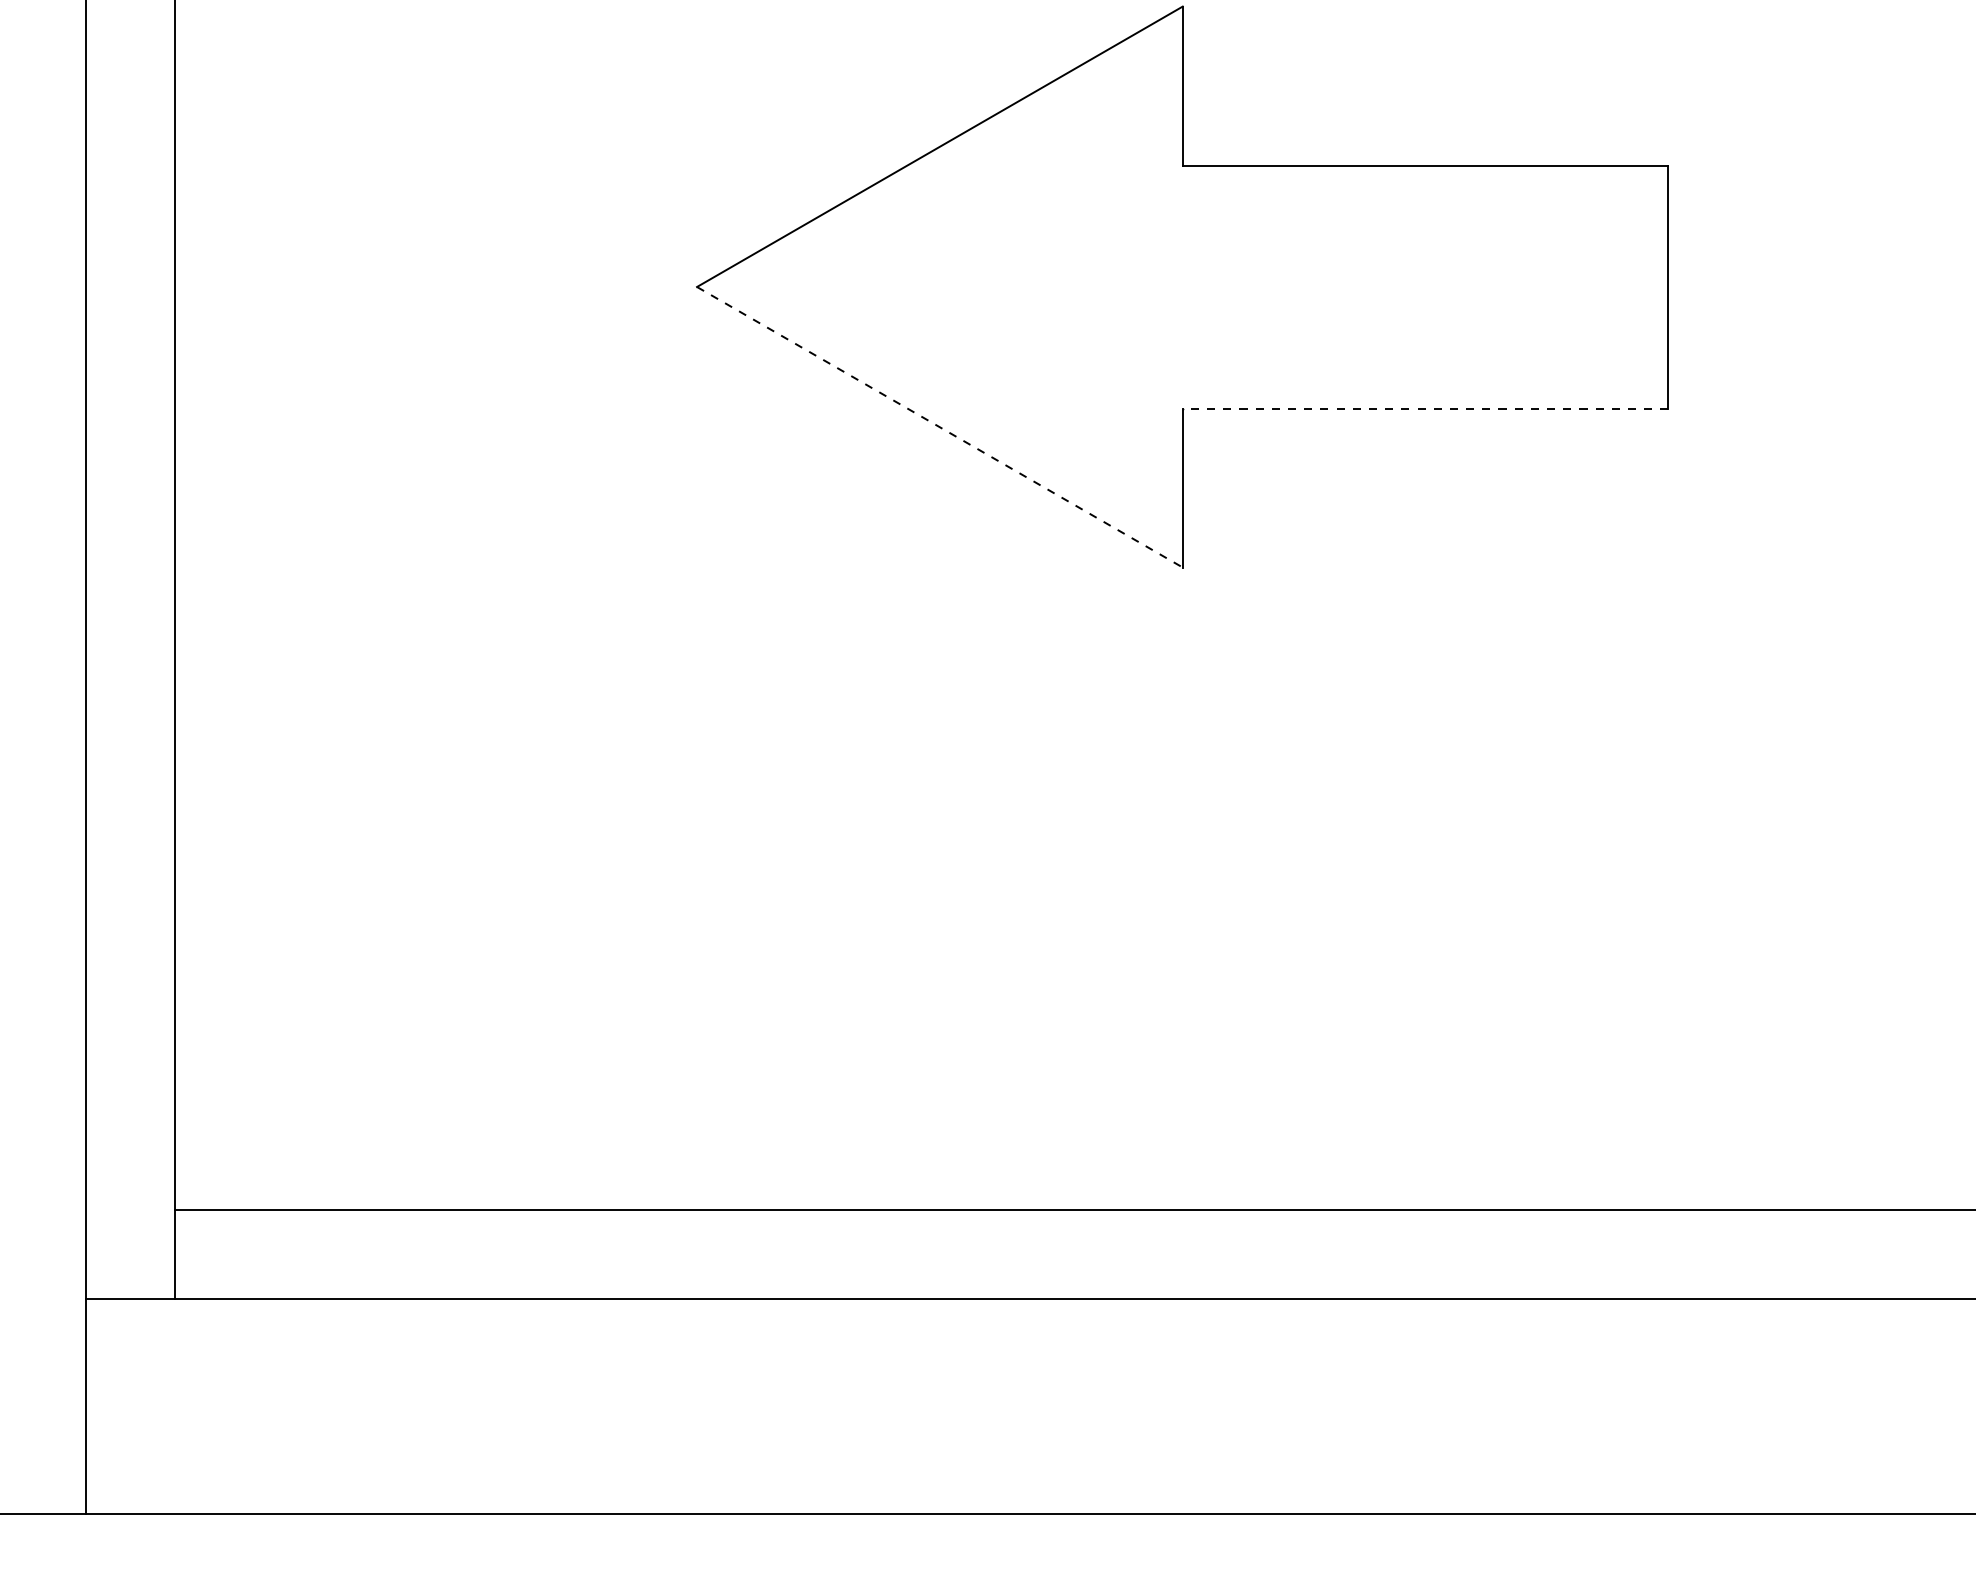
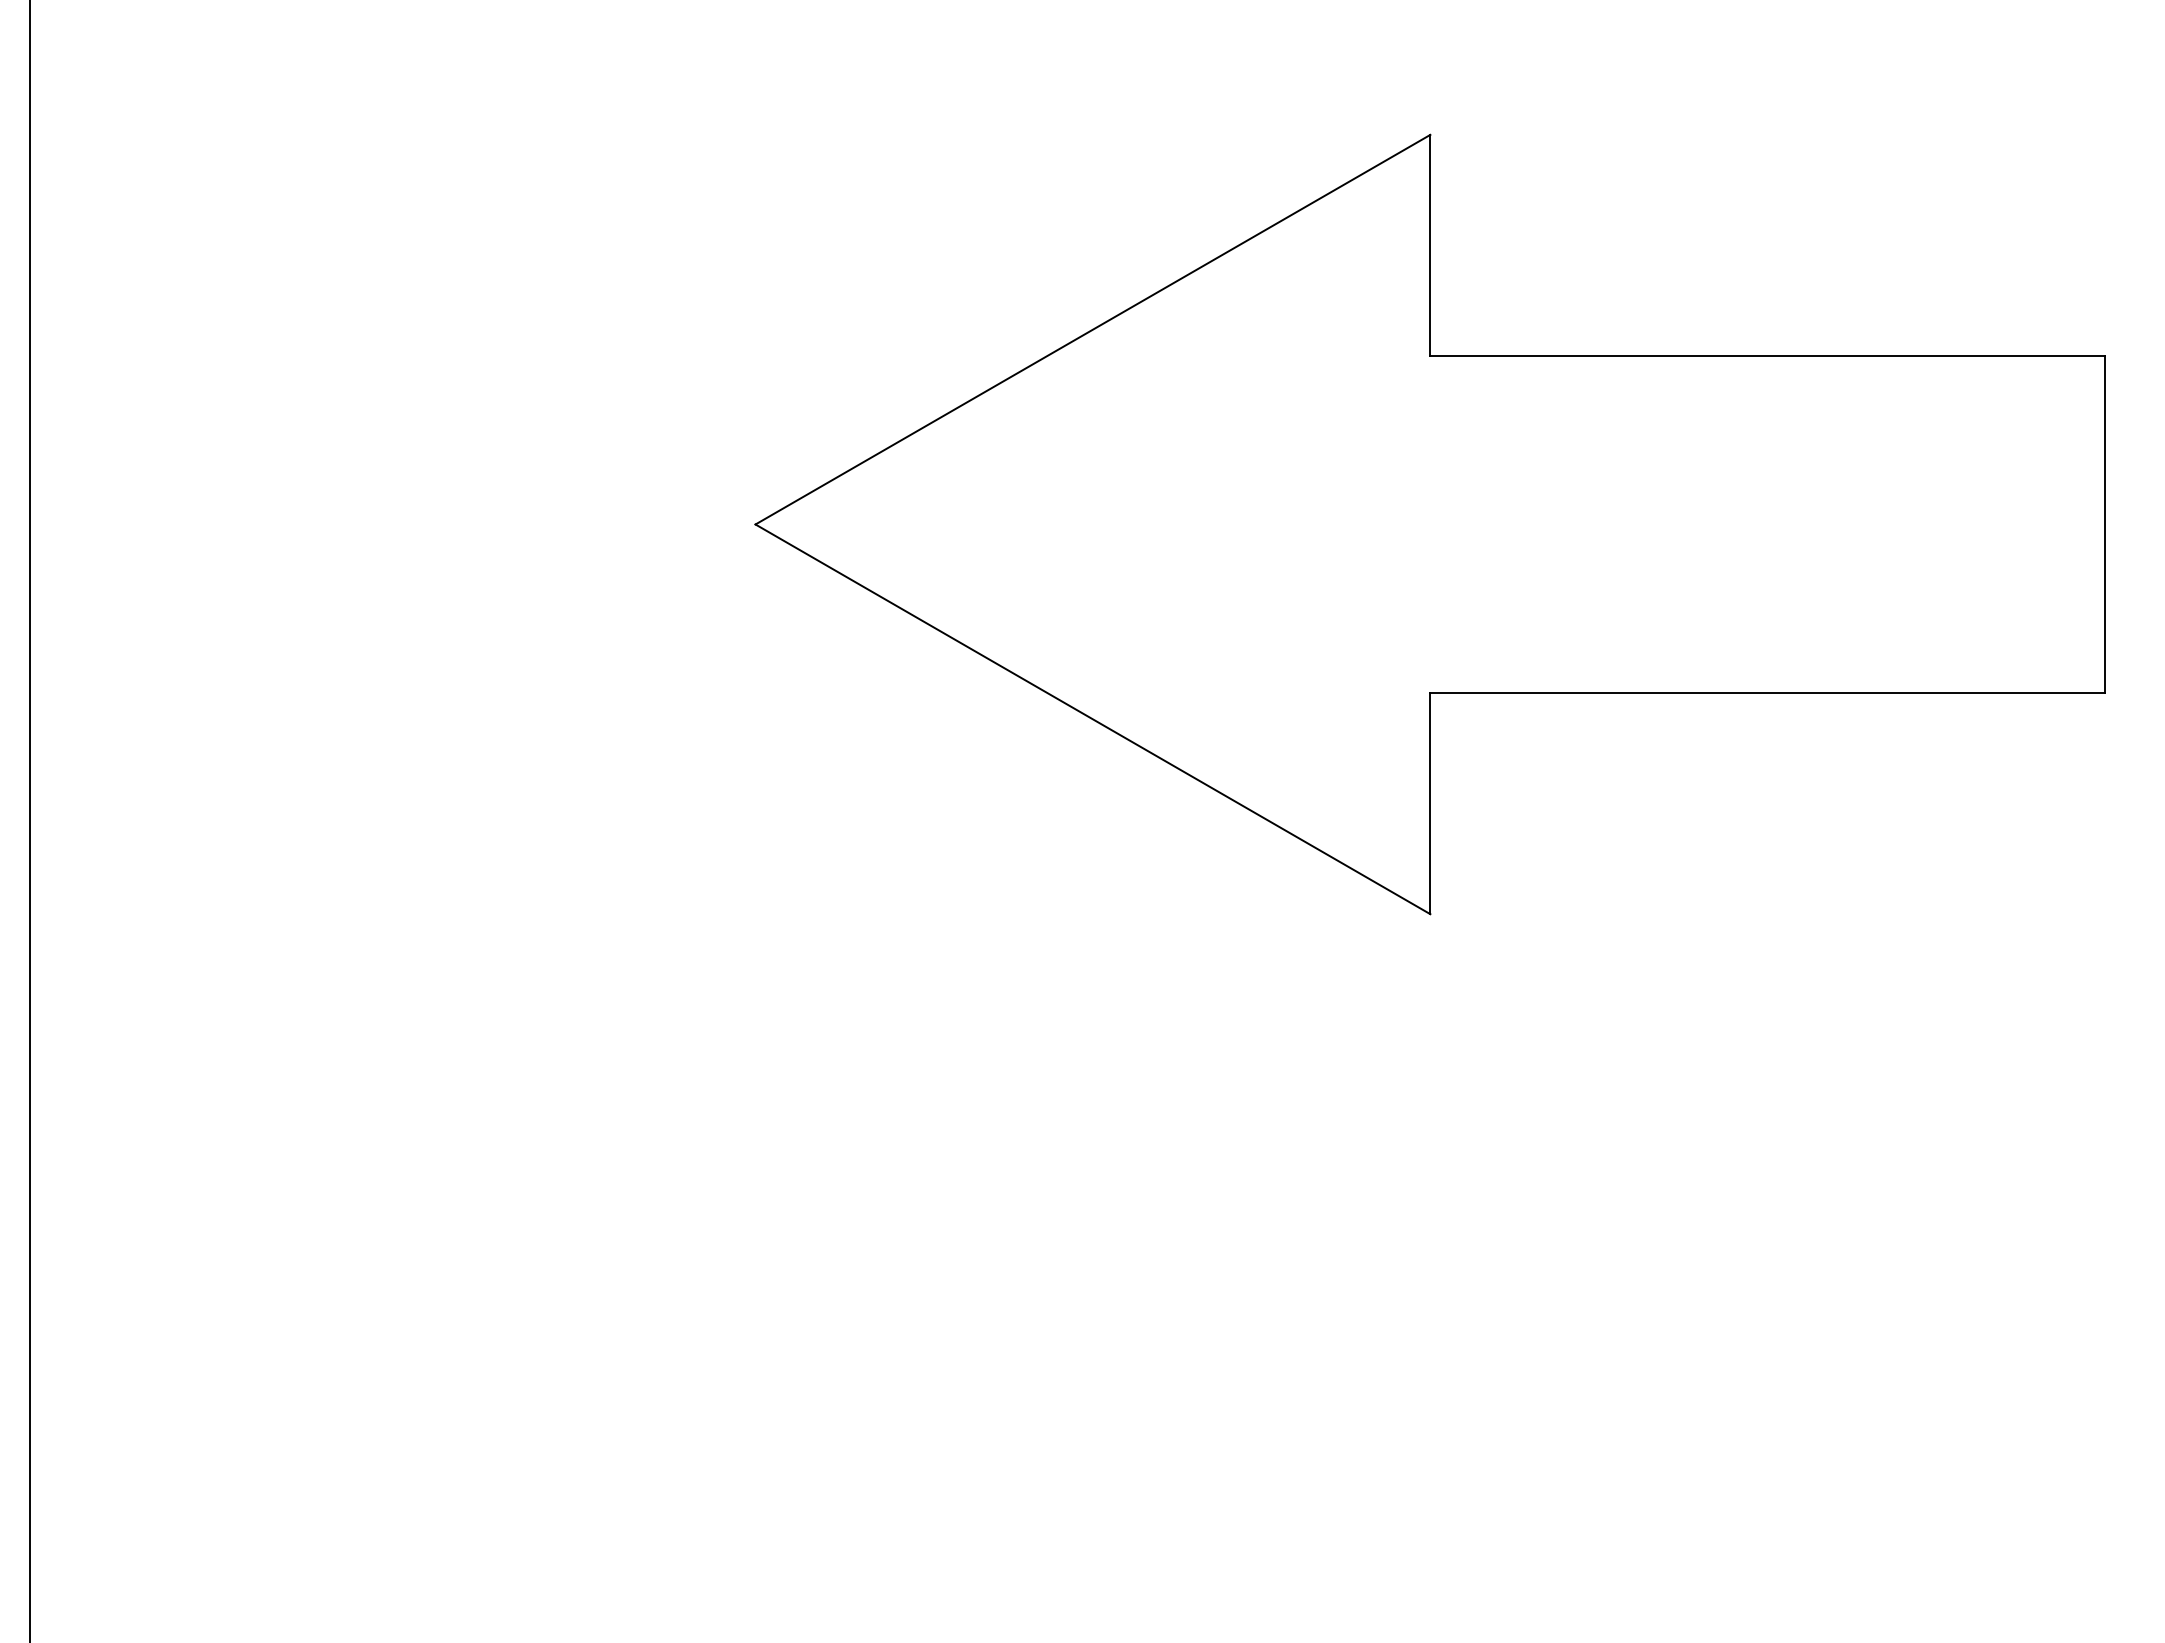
line: (1425, 408) -> (1767, 693), dashed -> solid
line: (940, 427) -> (1093, 719), dashed -> solid

